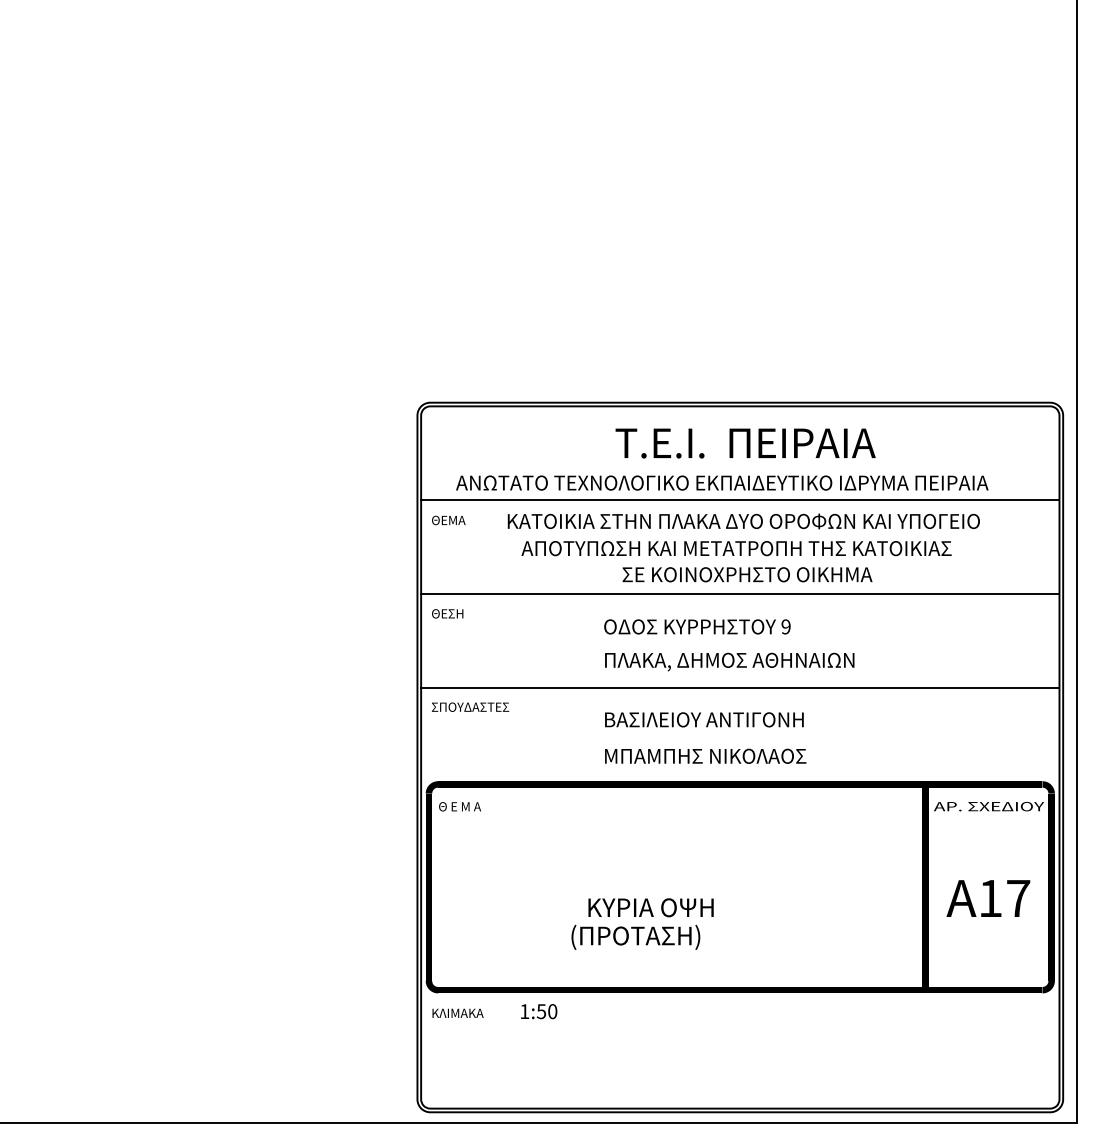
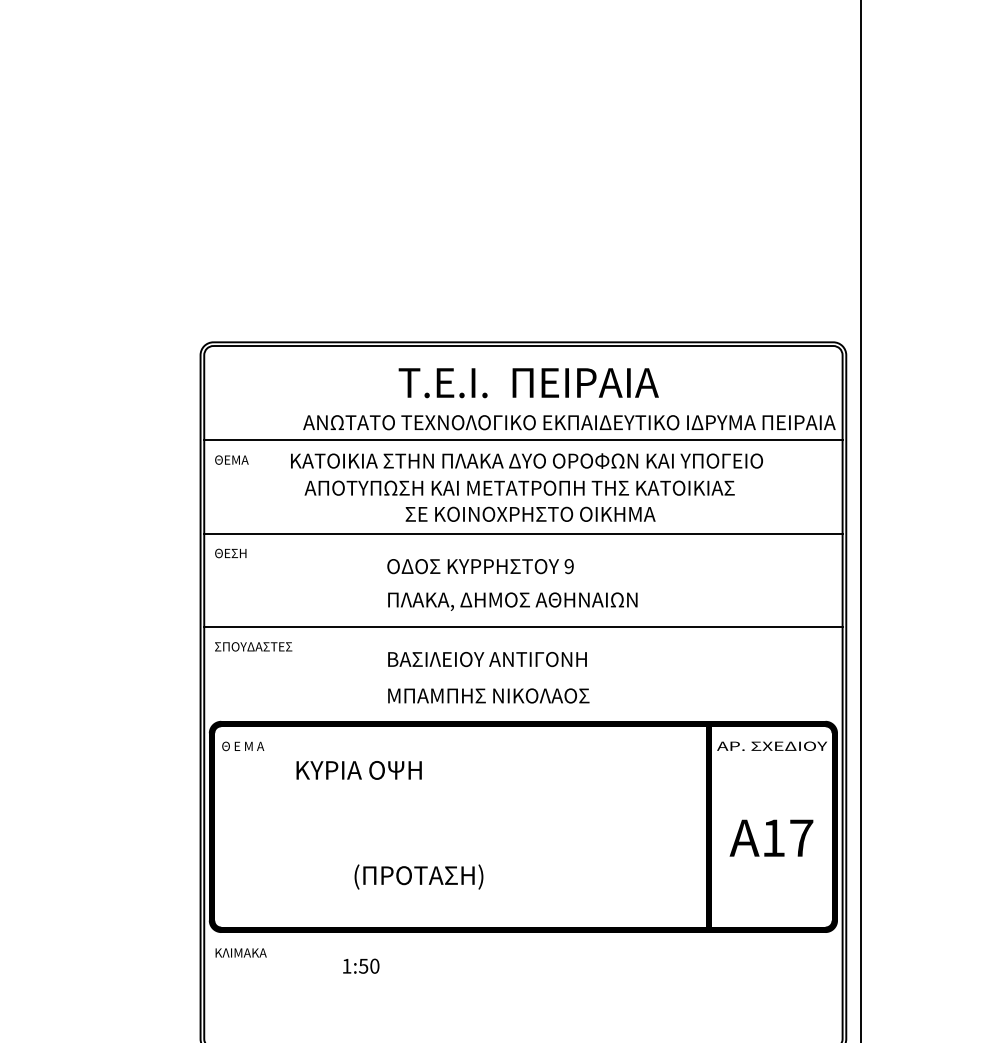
text: (722, 482) -> (569, 422), moved
text: (650, 907) -> (358, 770), moved
text: (539, 1011) -> (361, 966), moved

